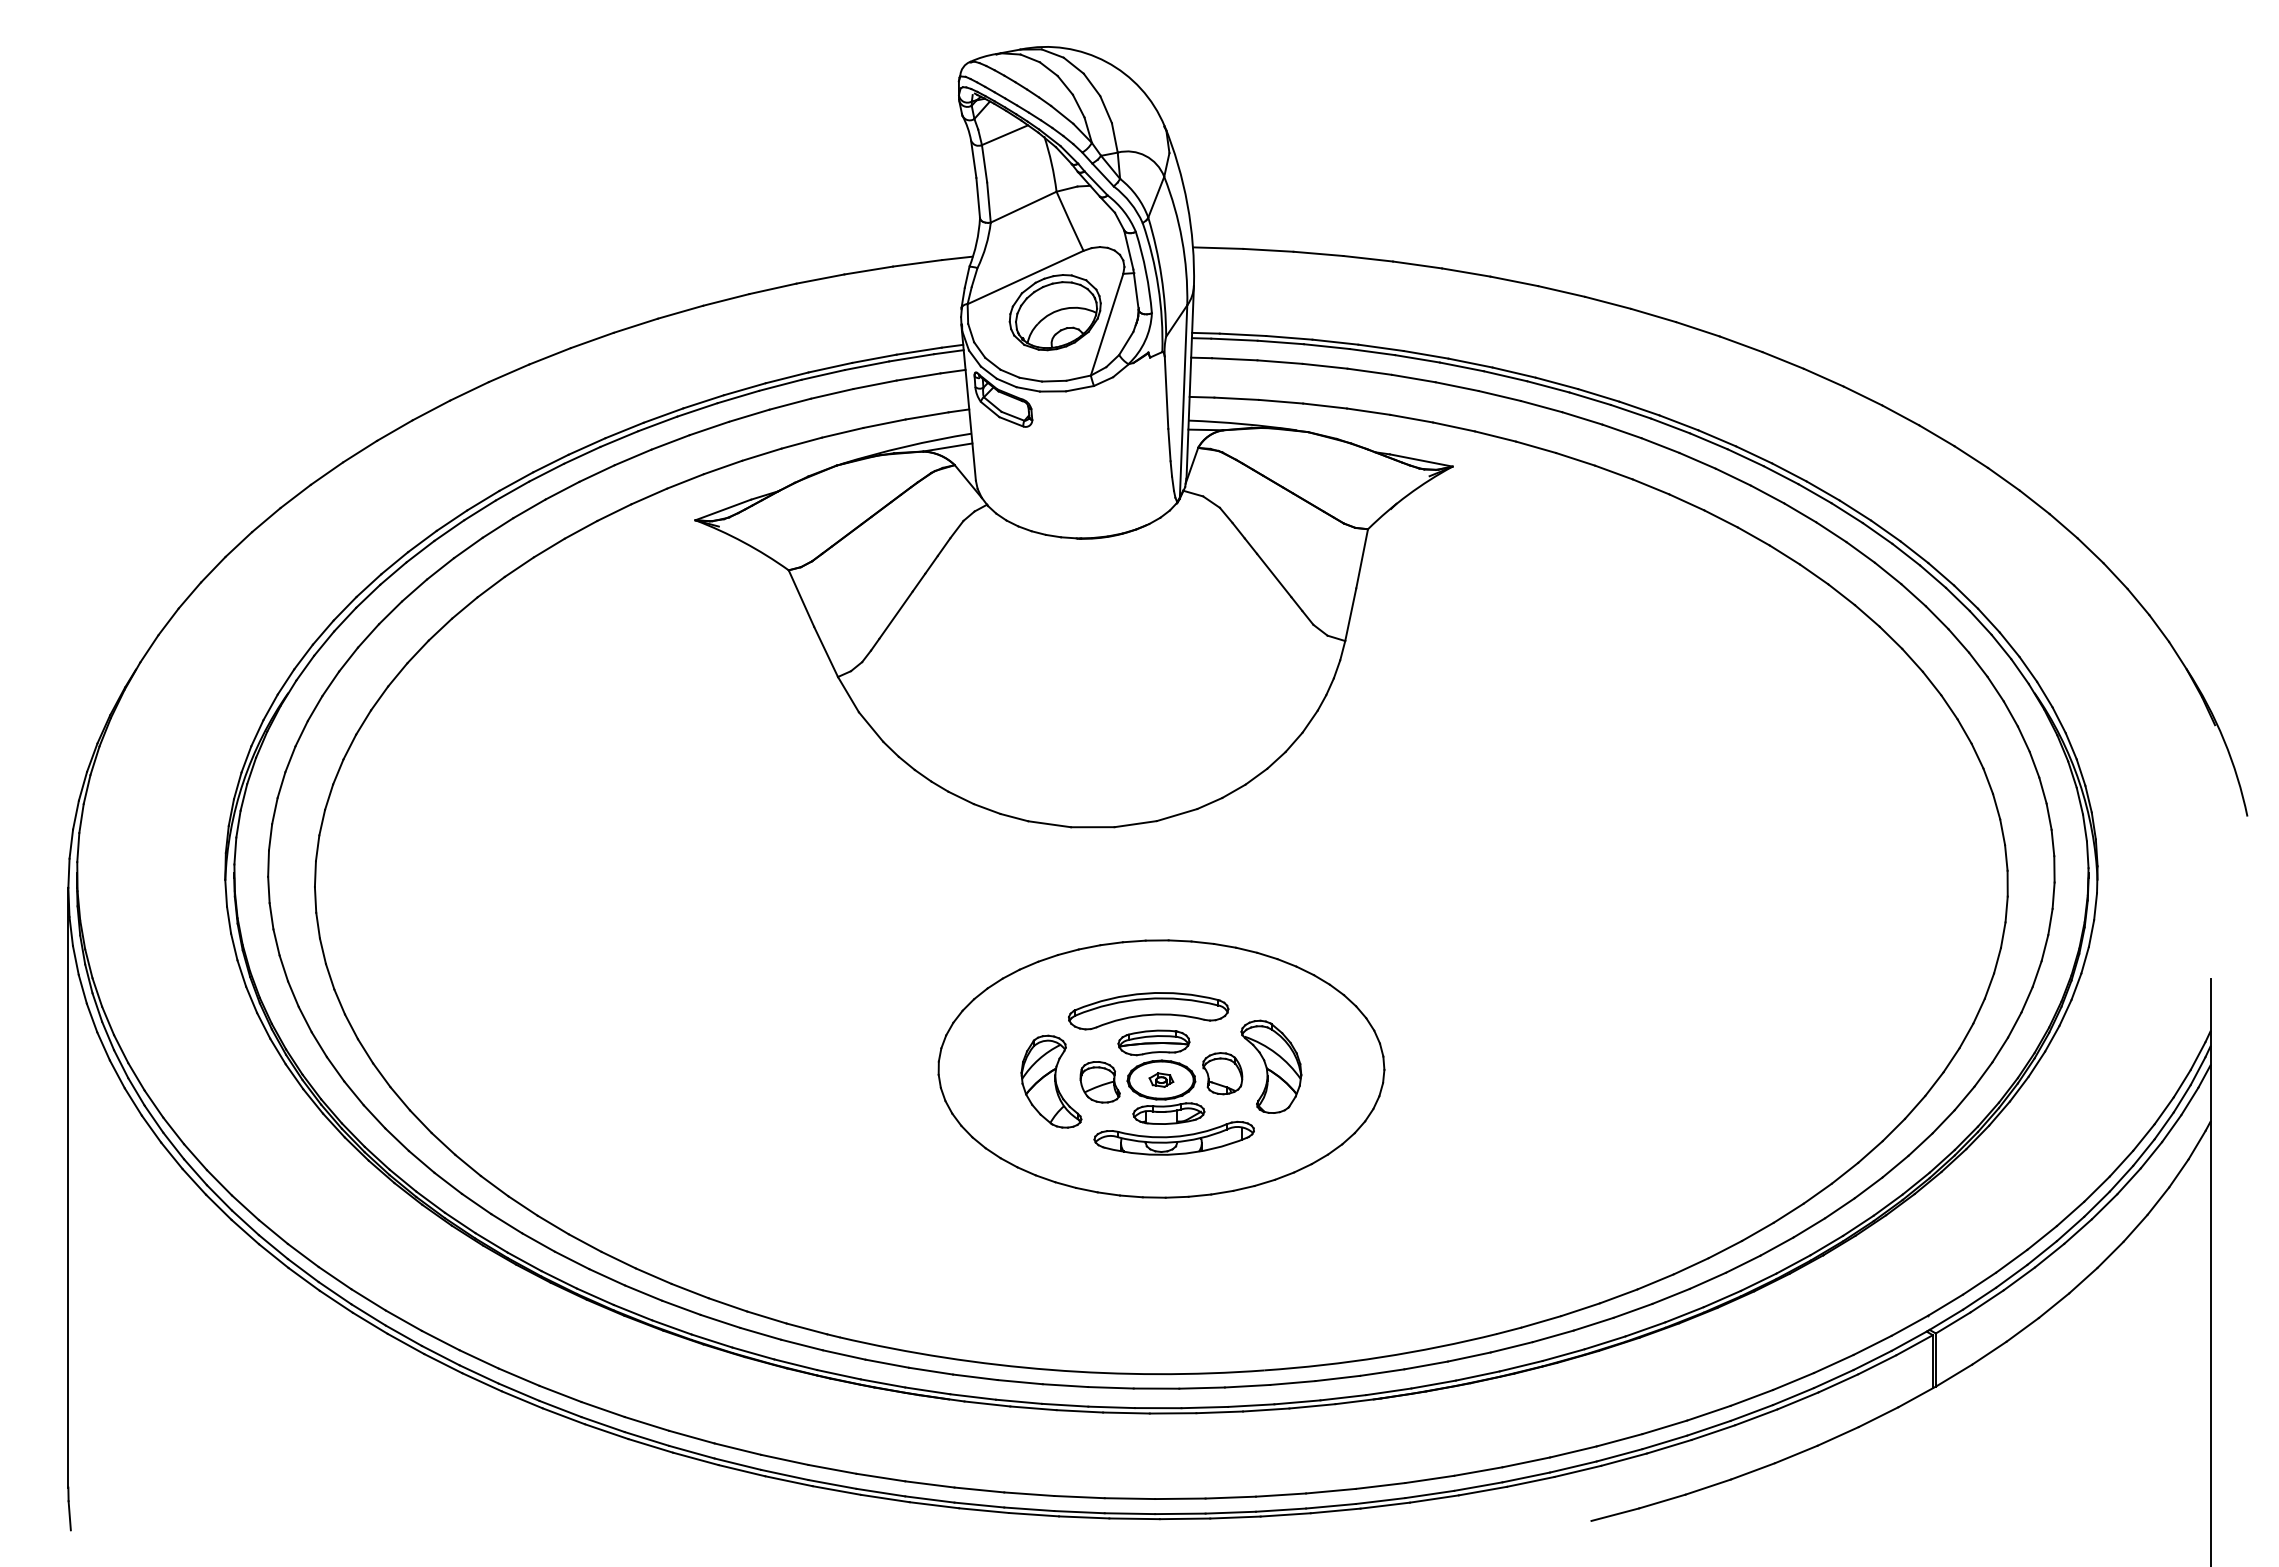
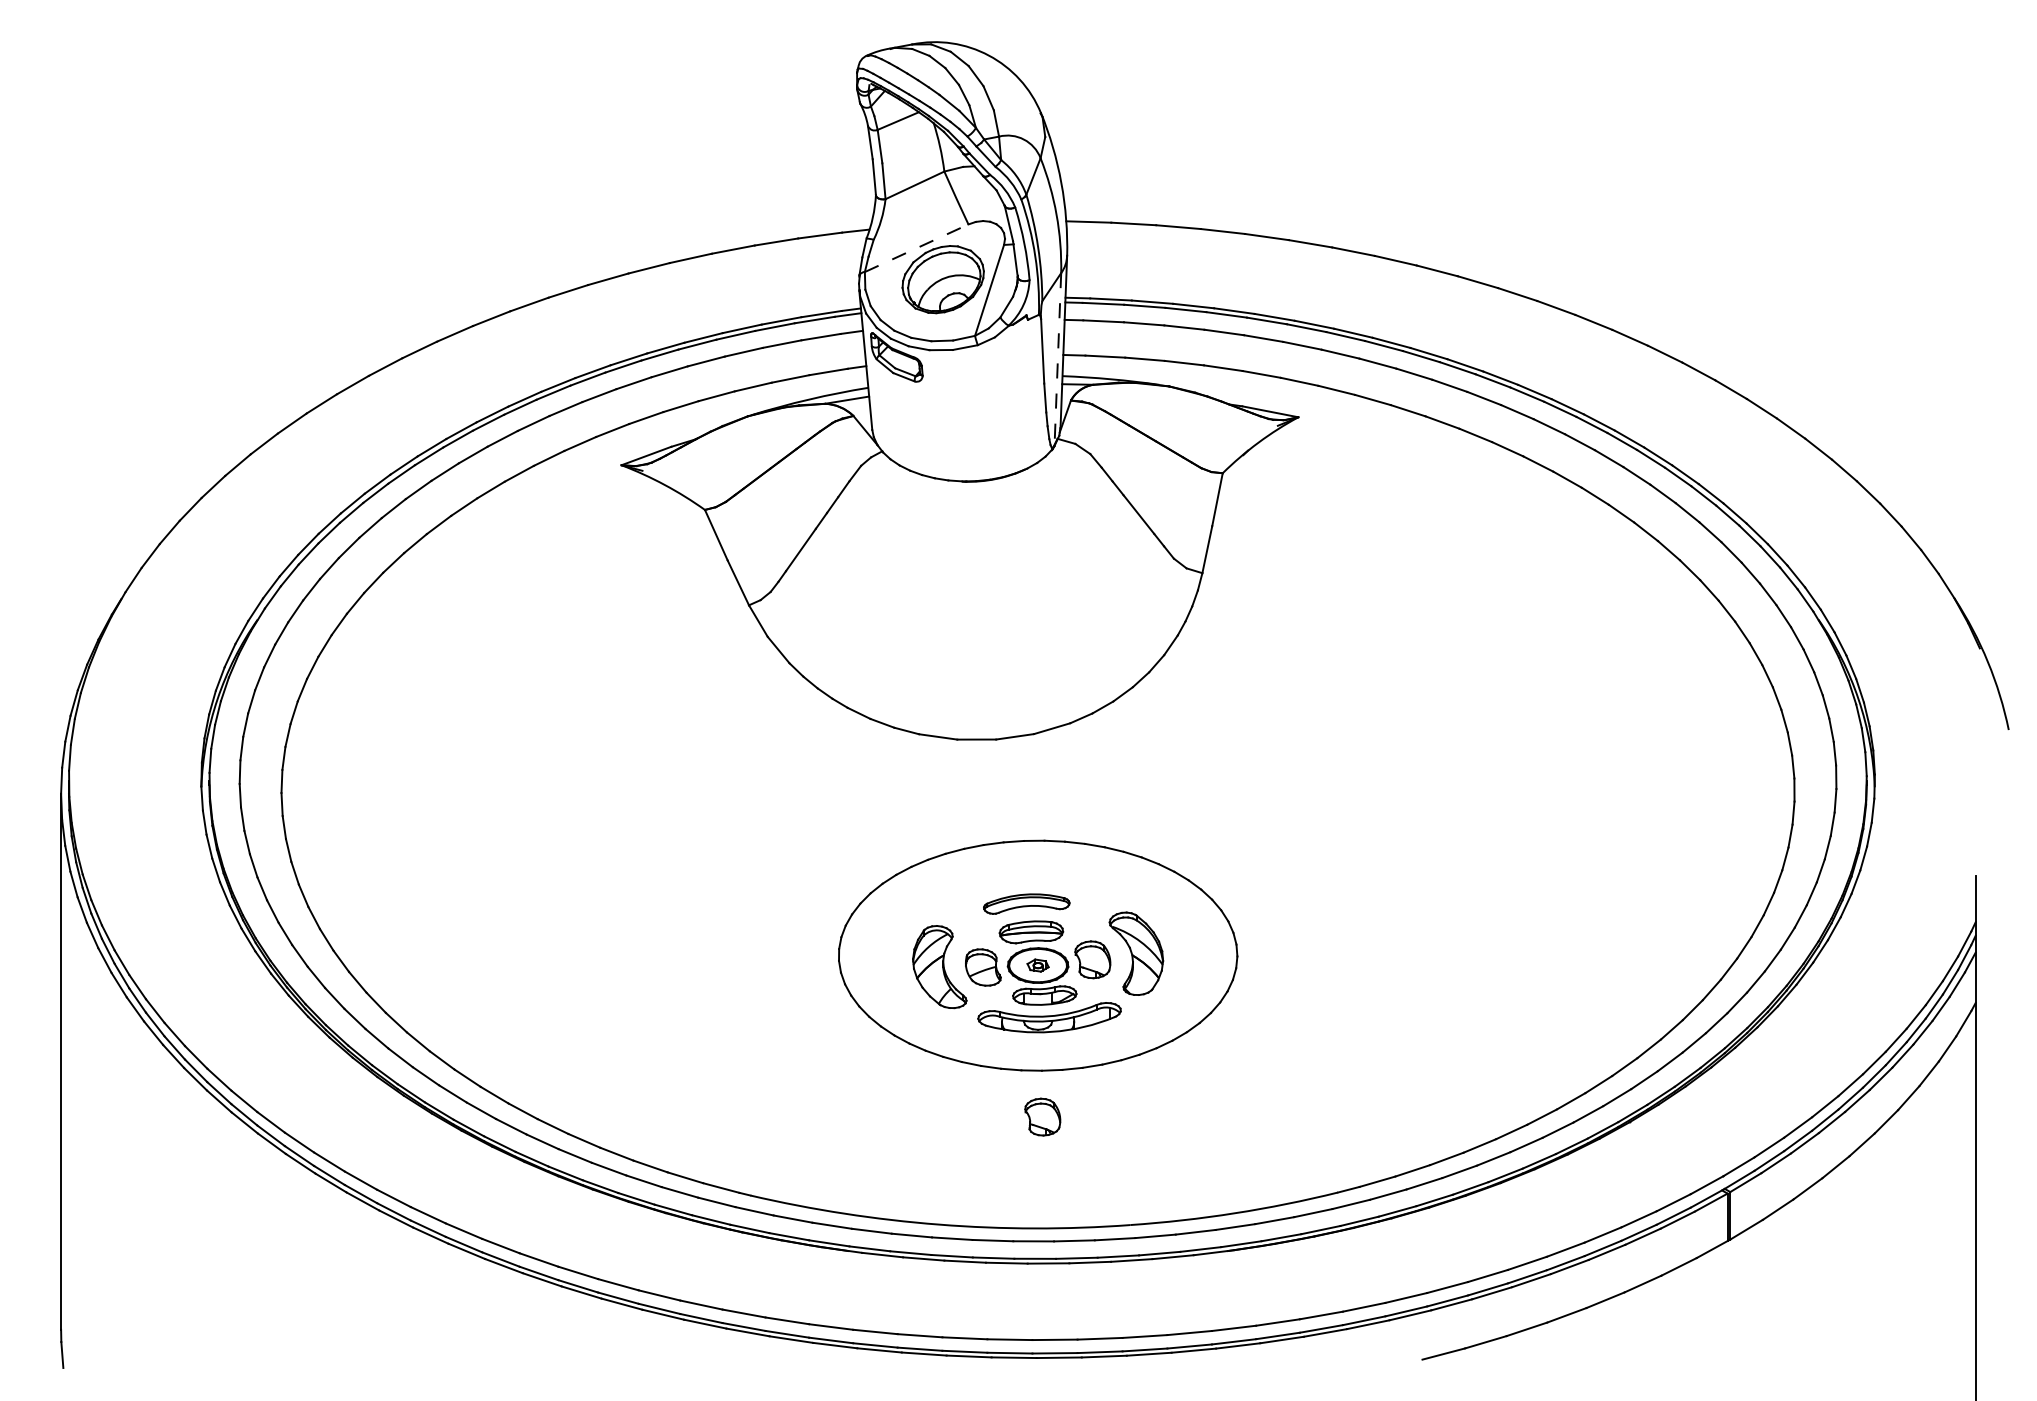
line: (1025, 277) -> (916, 248), solid -> dashed
line: (1183, 402) -> (1057, 359), solid -> dashed
part: (1148, 1011) -> (1026, 904), size x0.6
part: (1166, 1249) -> (1042, 1117), added

